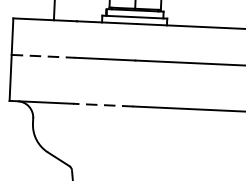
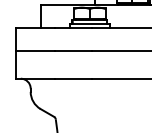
line: (43, 56) -> (35, 50), dashed -> solid
line: (102, 104) -> (72, 78), dashed -> solid

